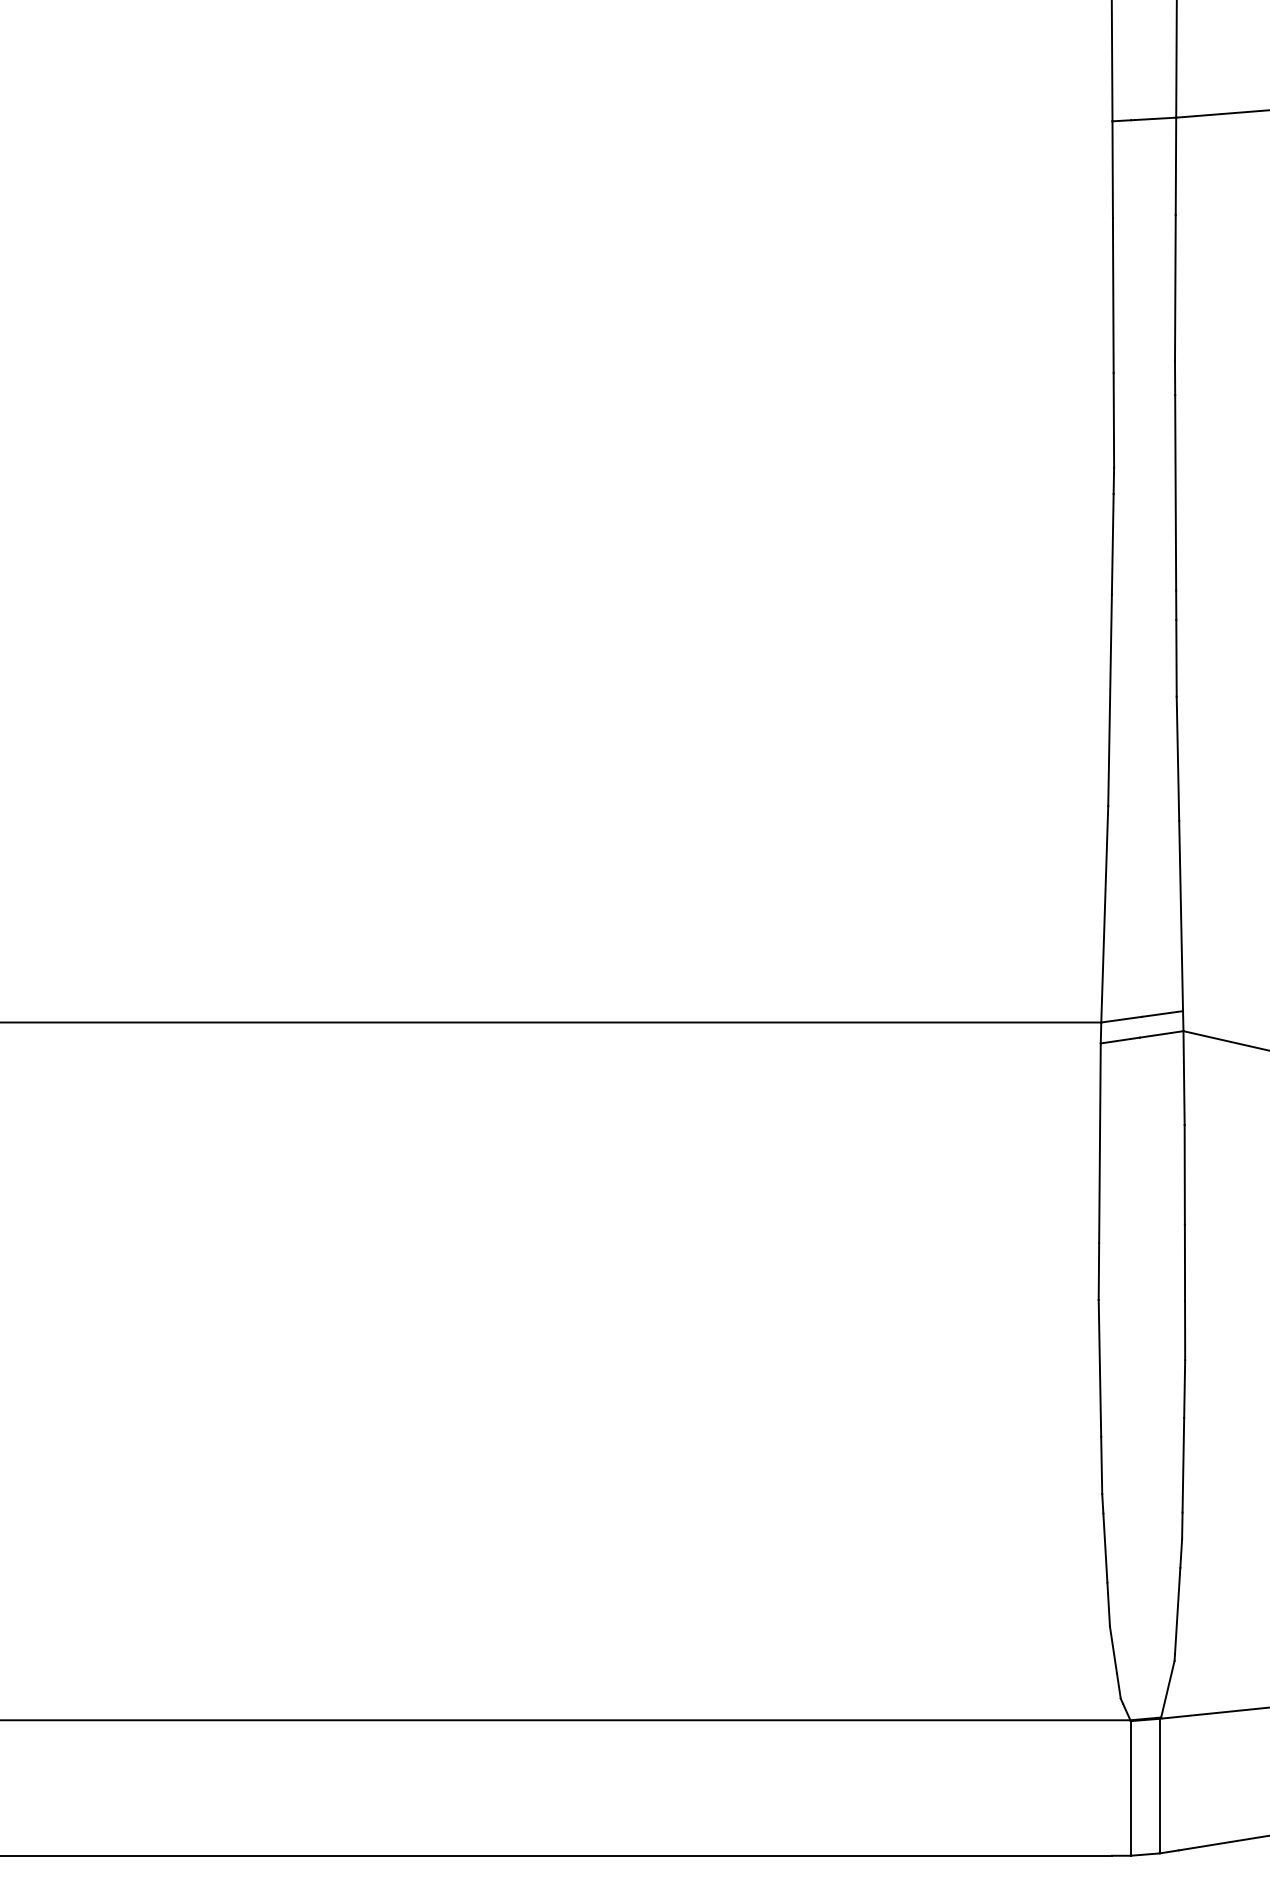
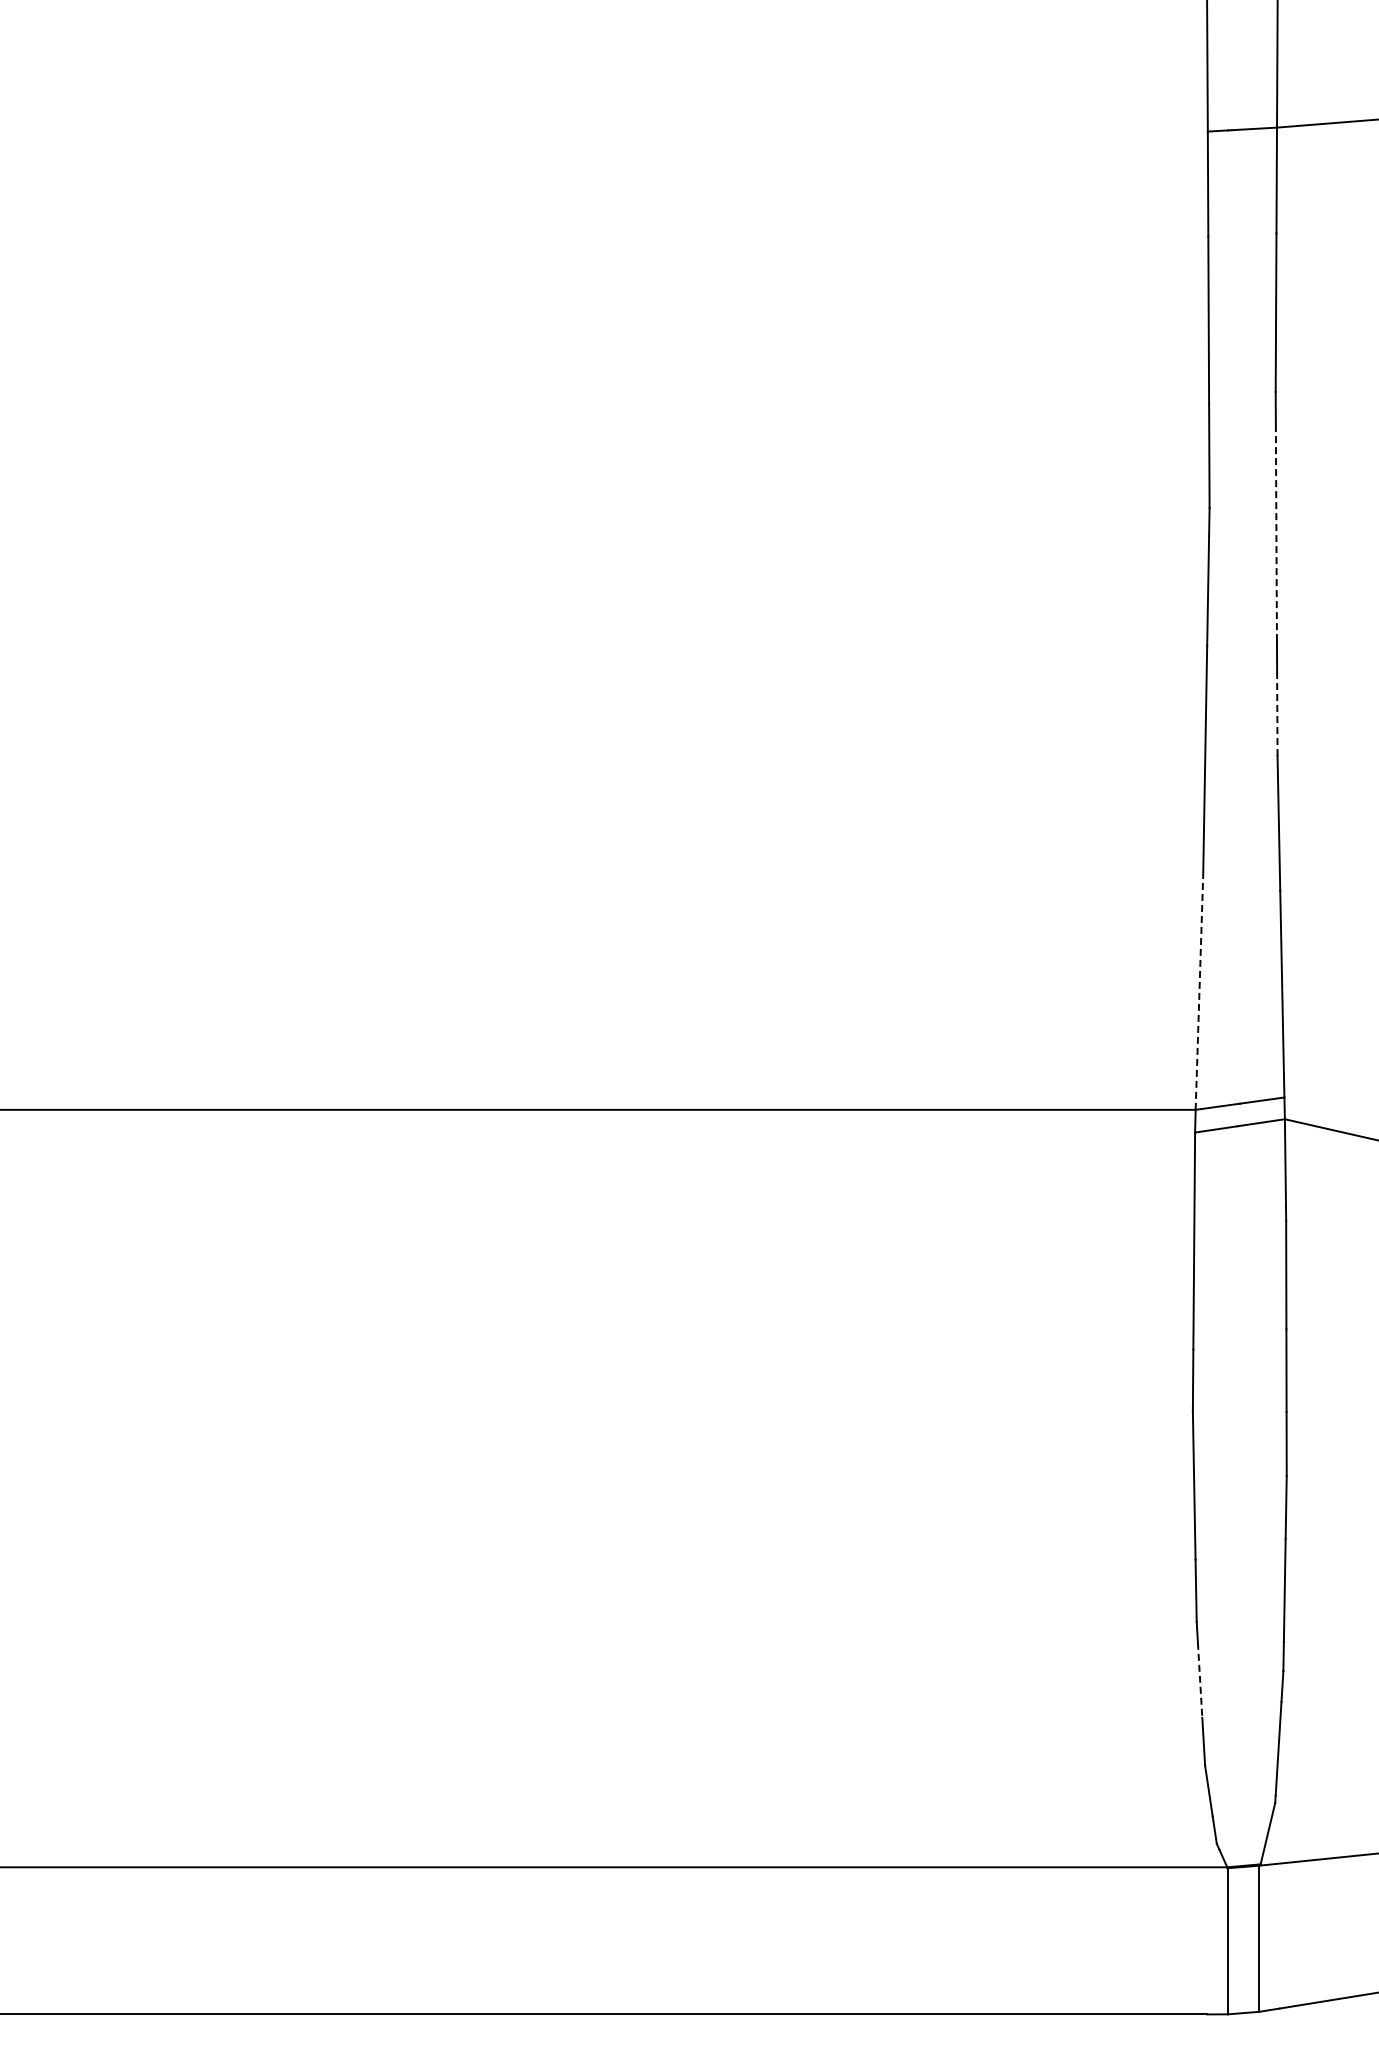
line: (1175, 492) -> (1276, 534), solid -> dashed
line: (1176, 658) -> (1277, 714), solid -> dashed
line: (1104, 913) -> (1199, 991), solid -> dashed
line: (1105, 1548) -> (1200, 1680), solid -> dashed

